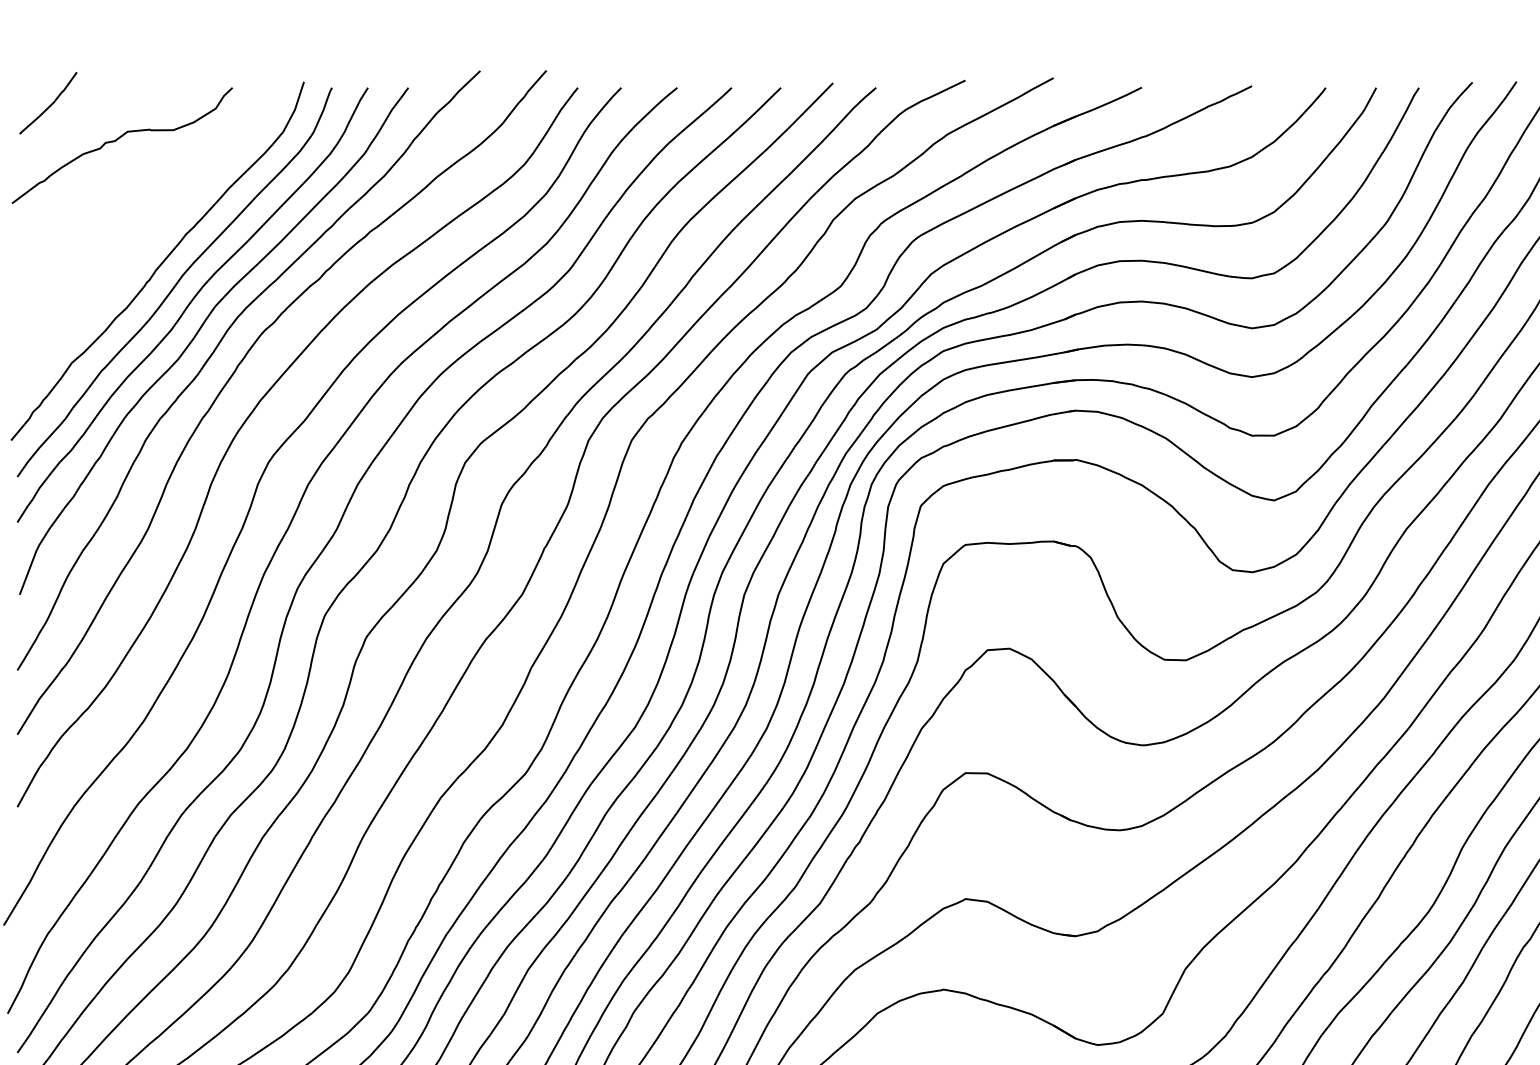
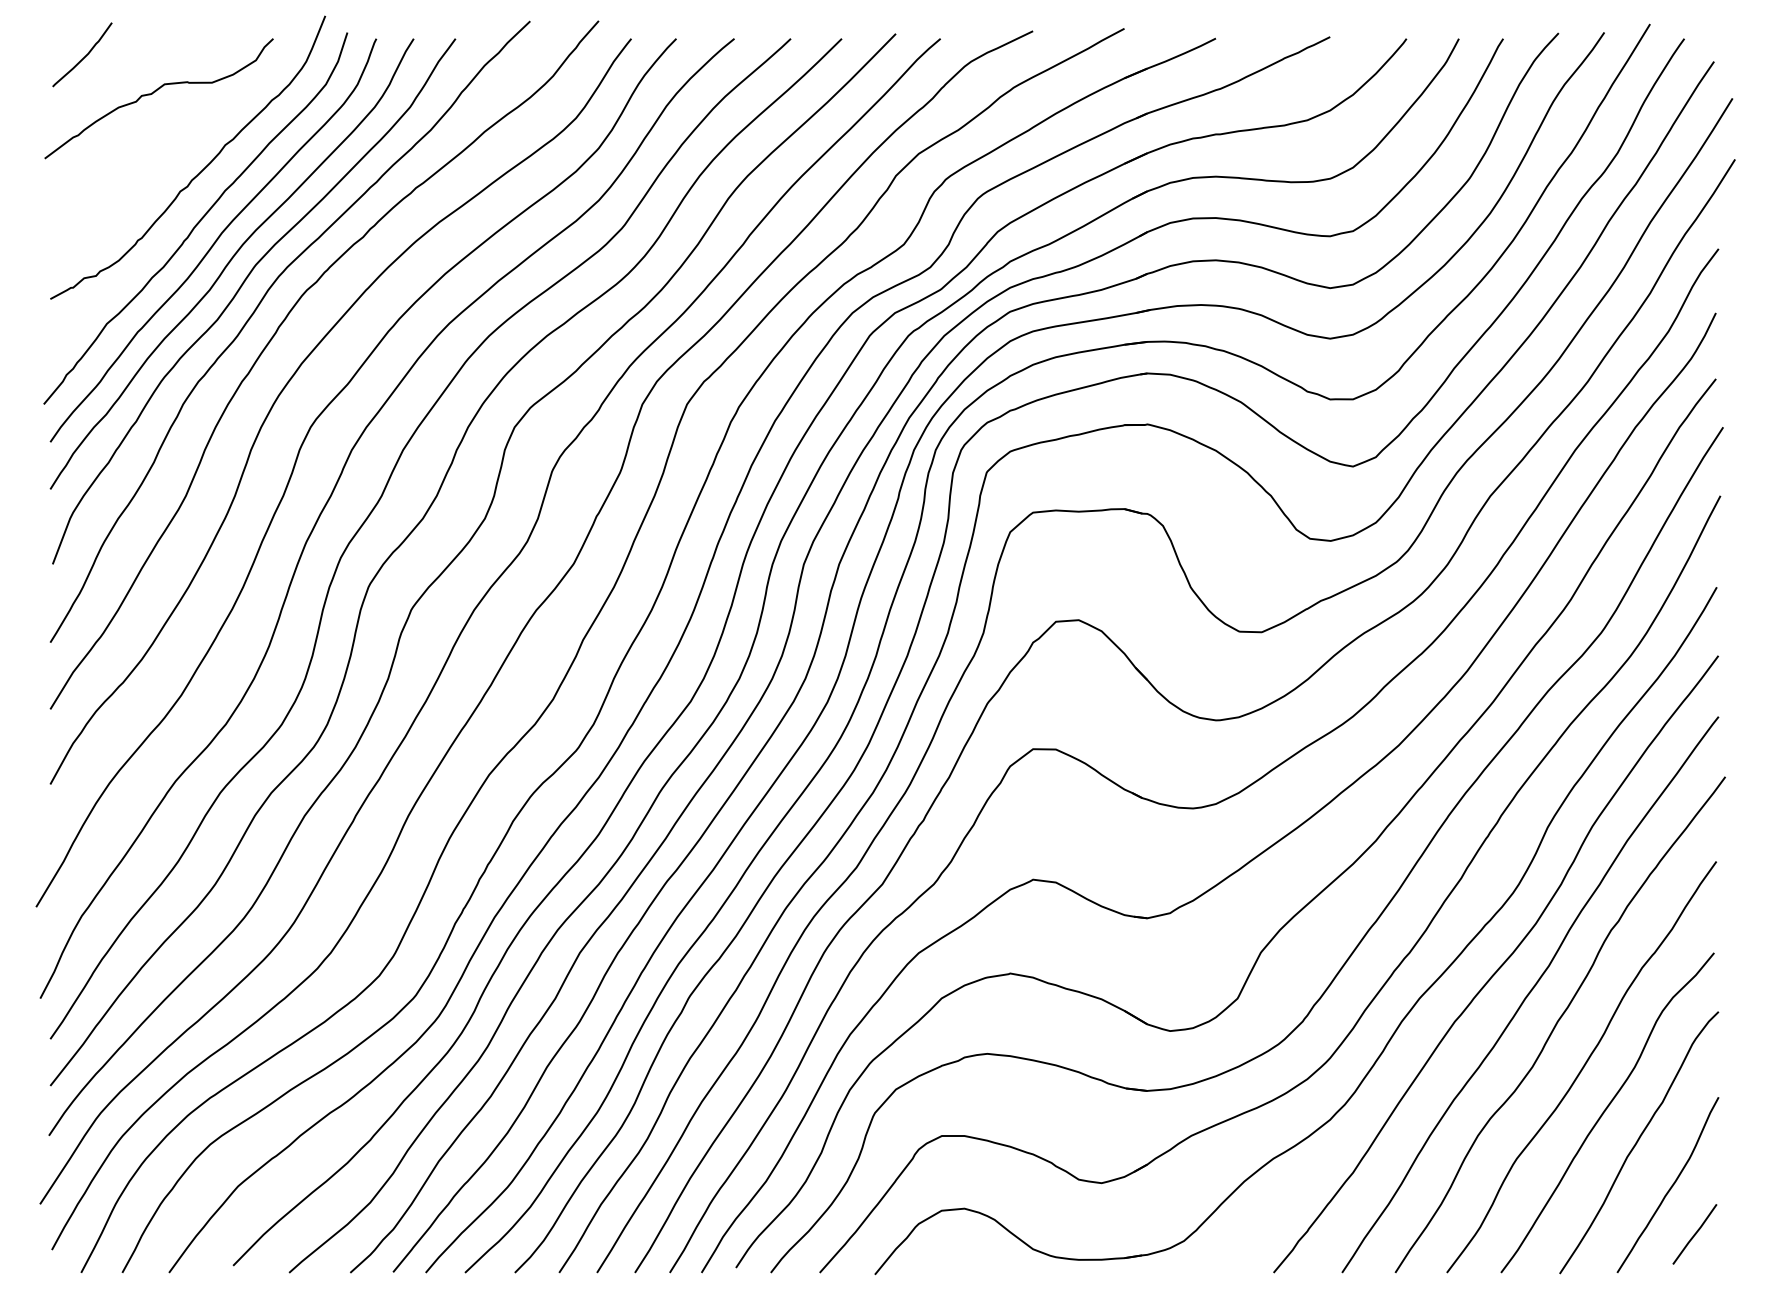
curve: (163, 214) -> (201, 170), added

